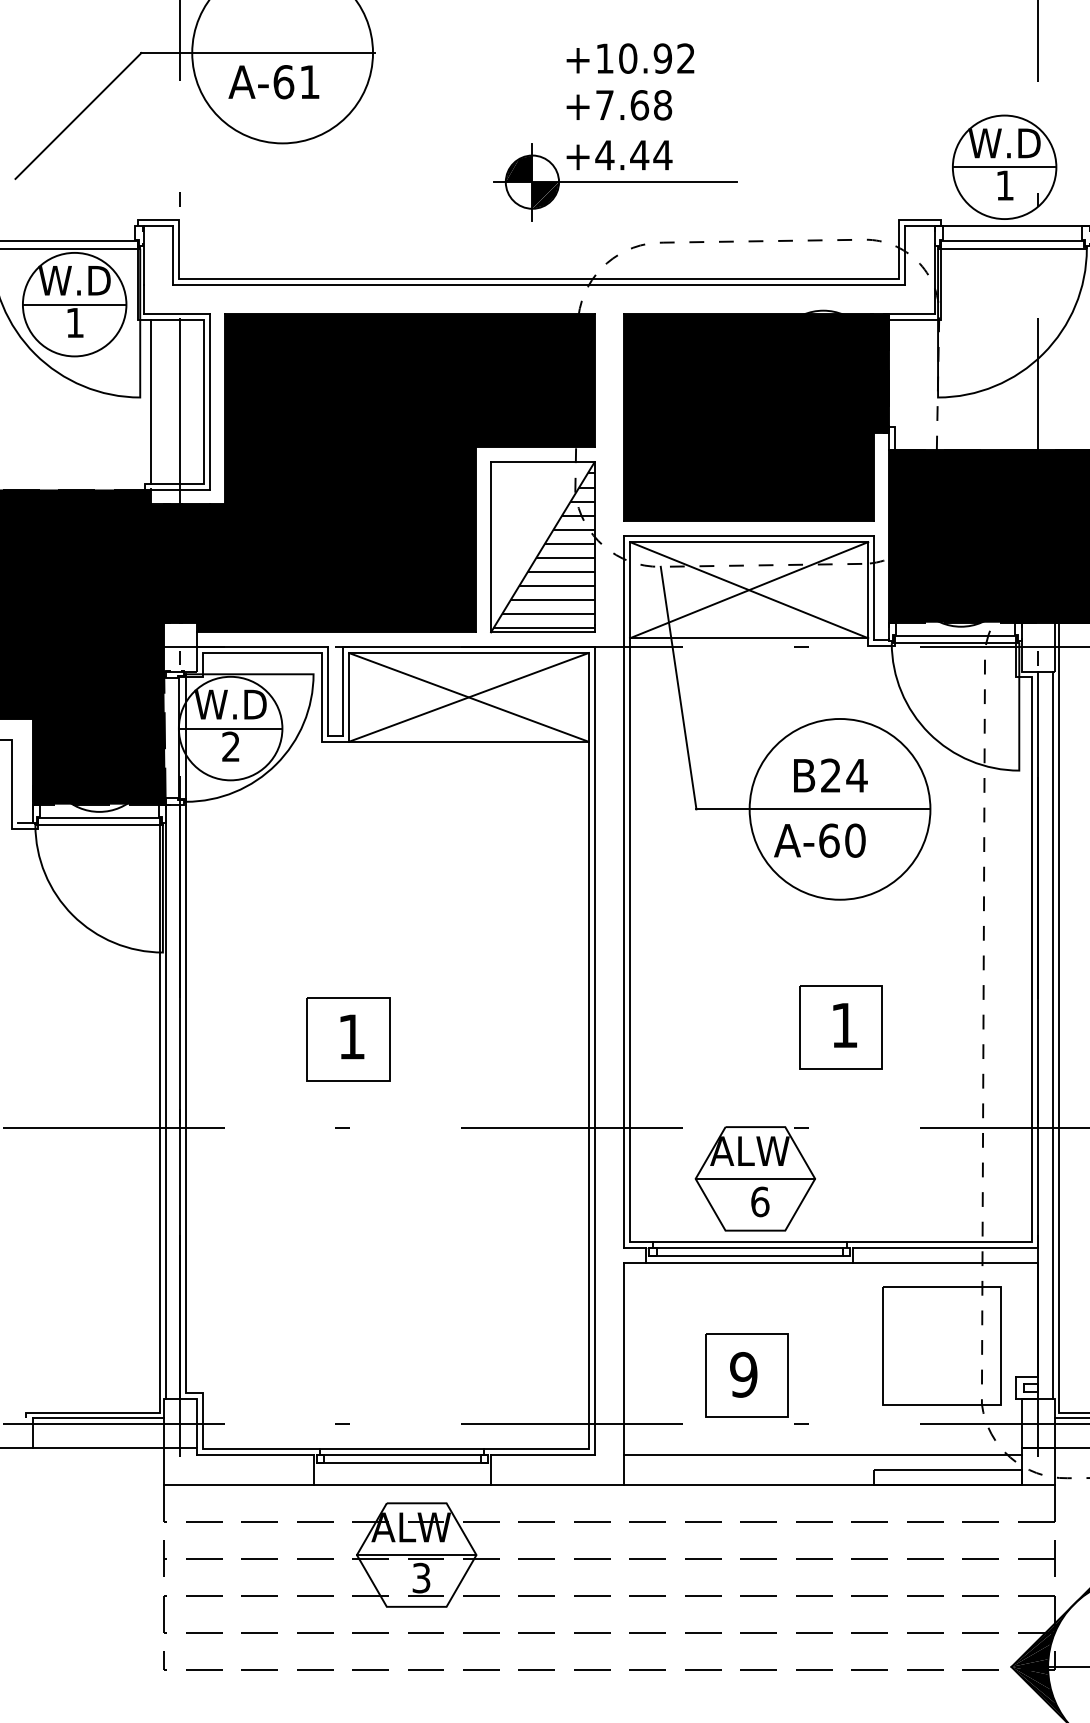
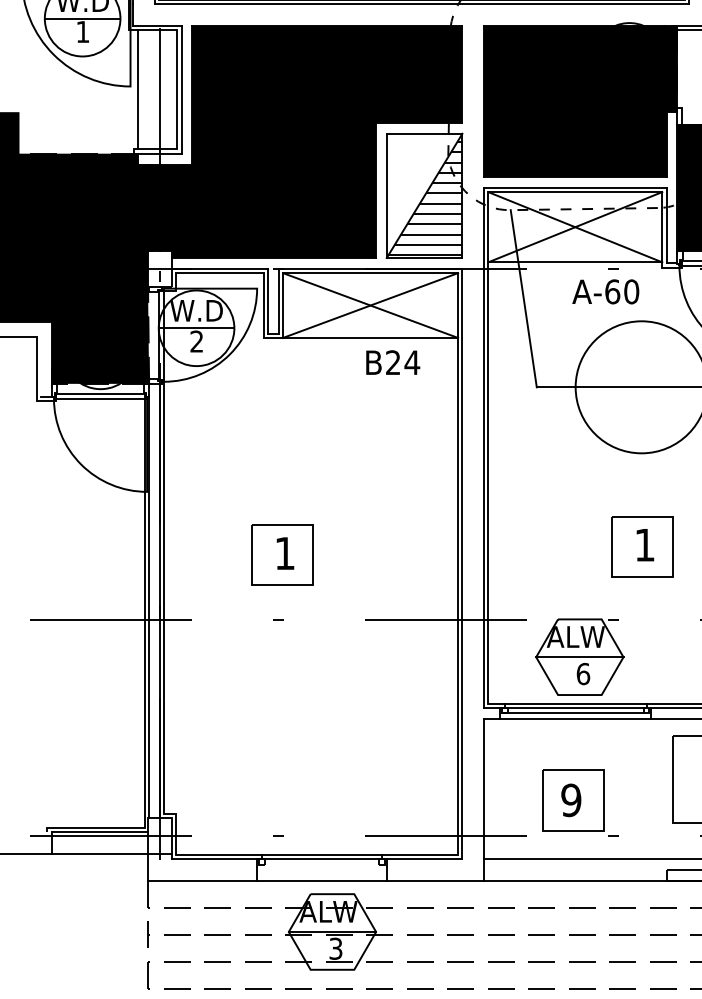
text: (830, 775) -> (392, 362), moved
text: (819, 840) -> (605, 291), moved
line: (402, 1462) -> (322, 864), removed

